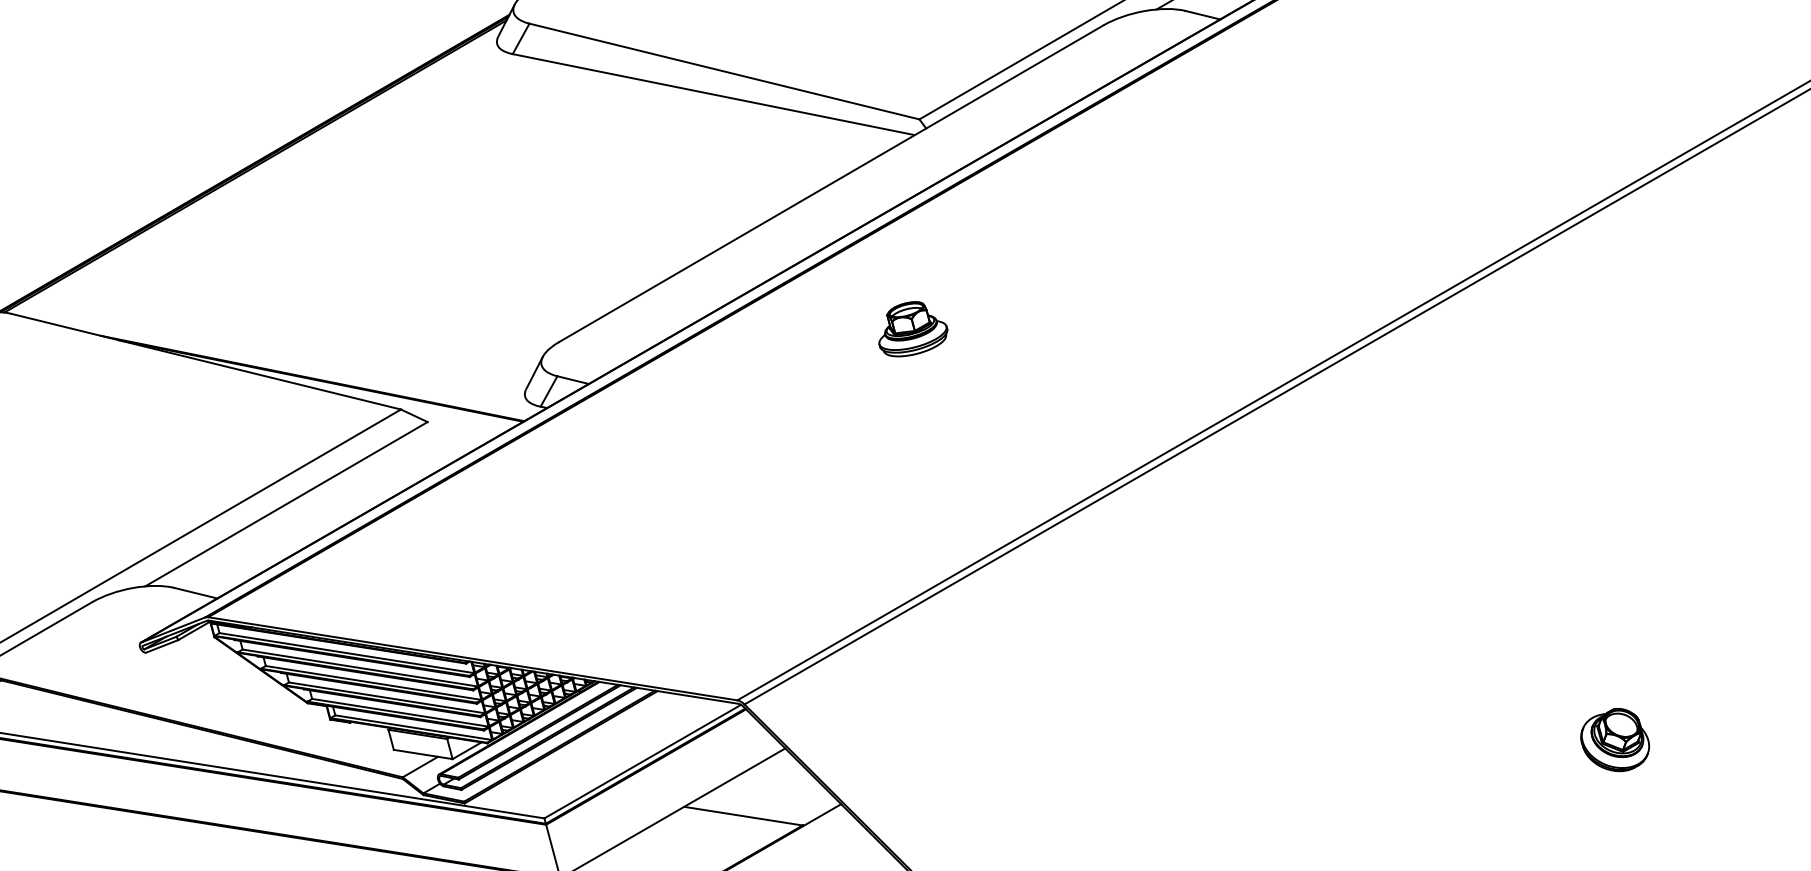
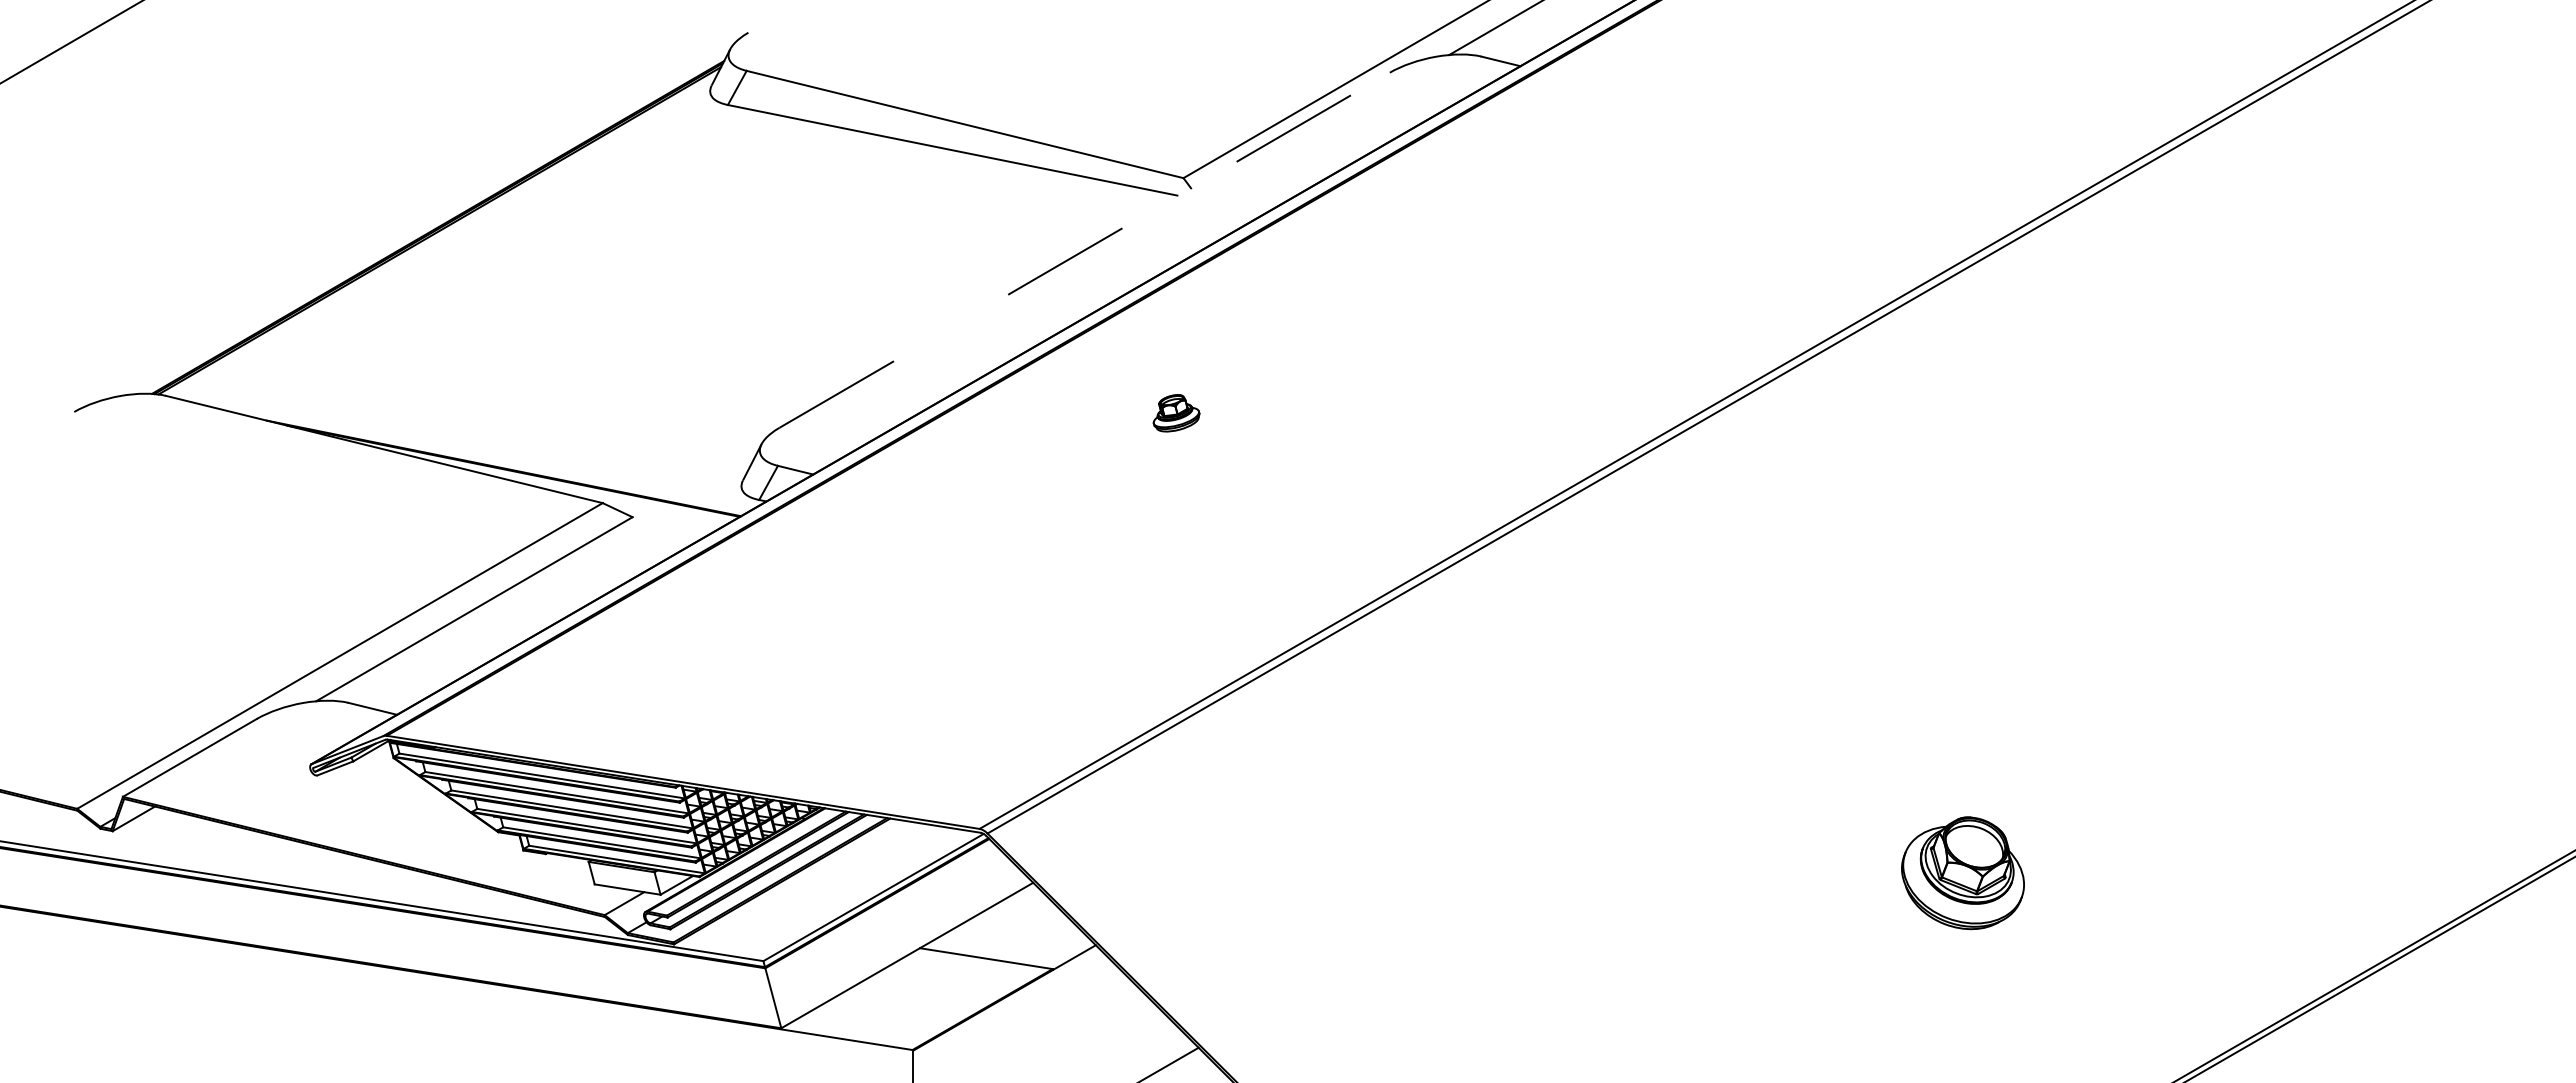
line: (831, 183) -> (1084, 250), solid -> dashed
part: (913, 329) -> (1176, 413), size x0.6
part: (1614, 740) -> (1962, 873), size x1.6

